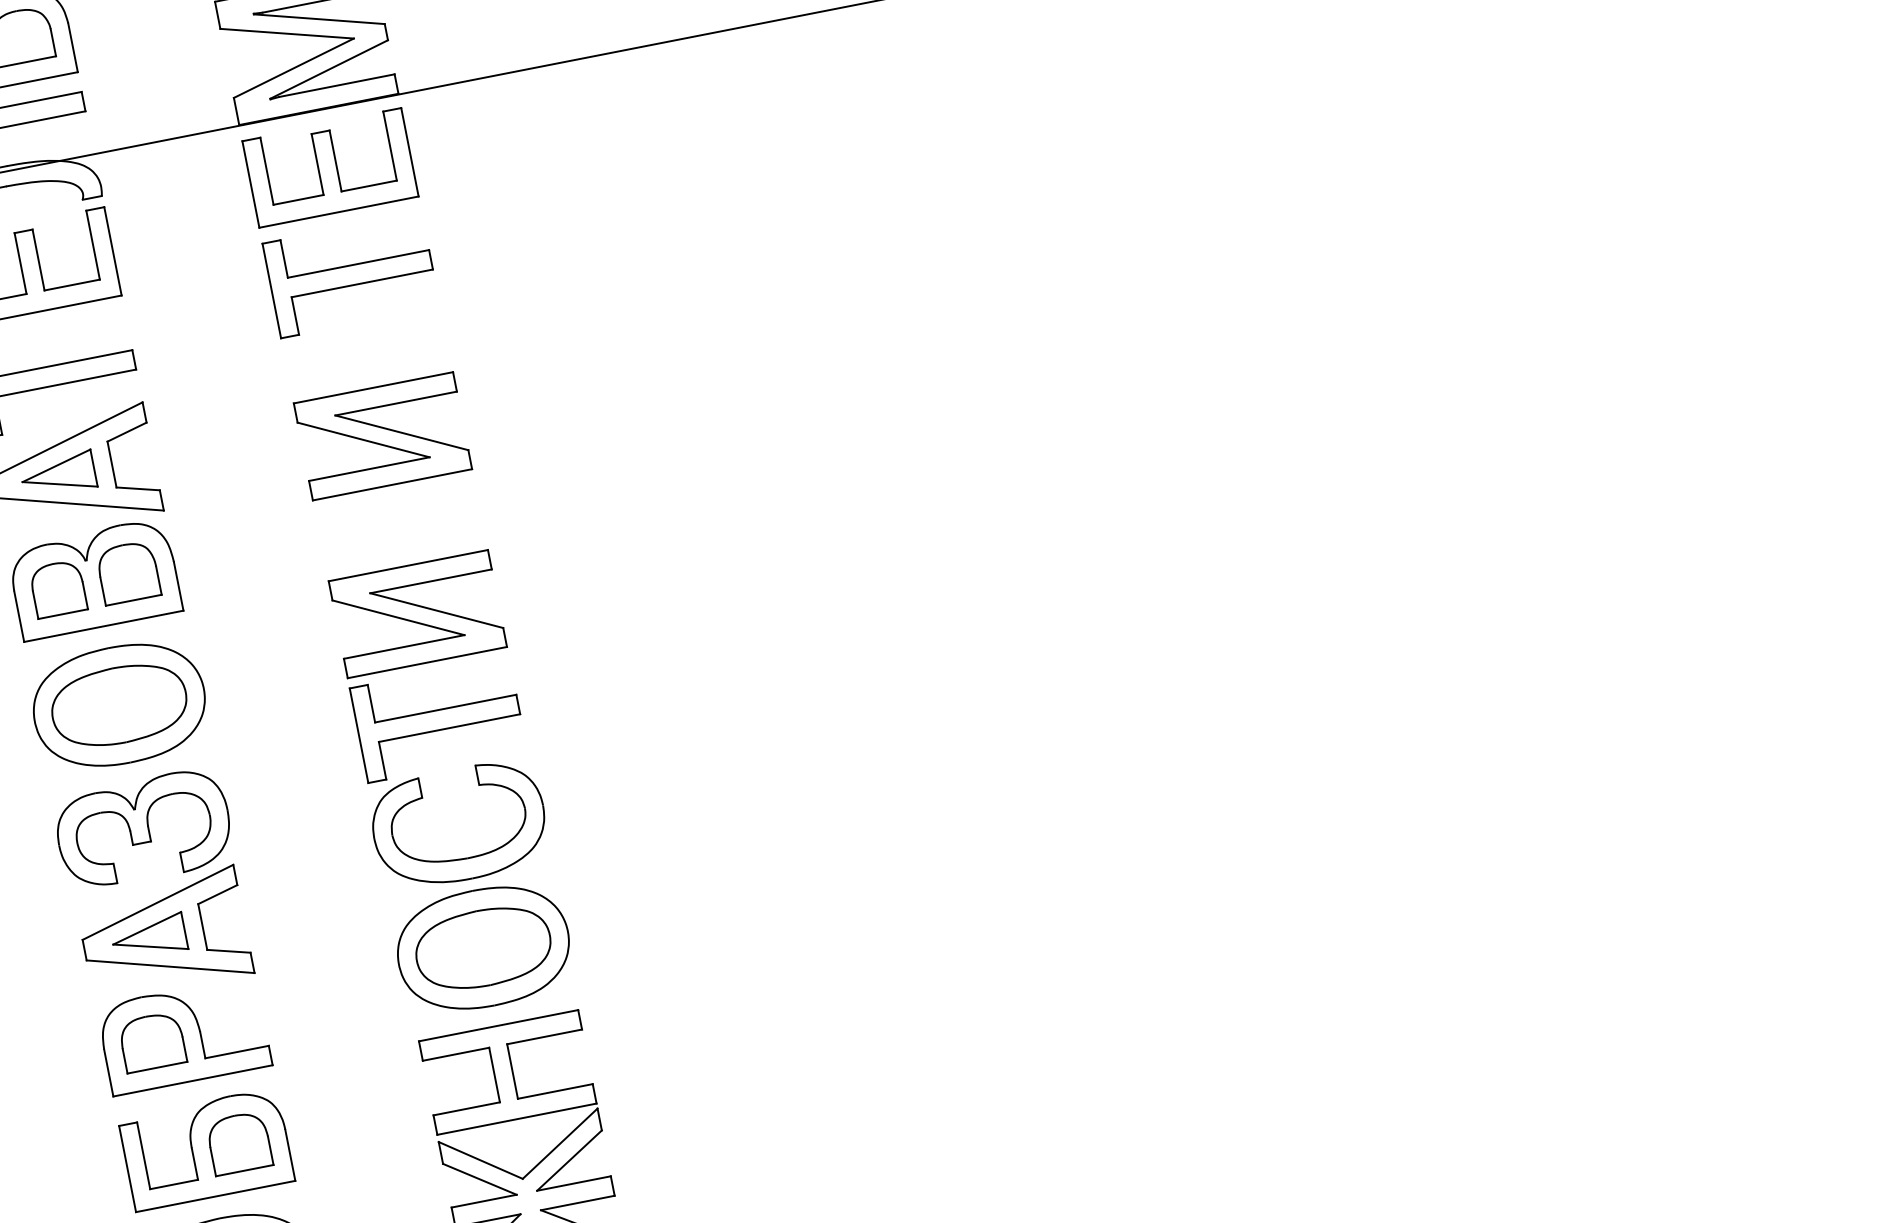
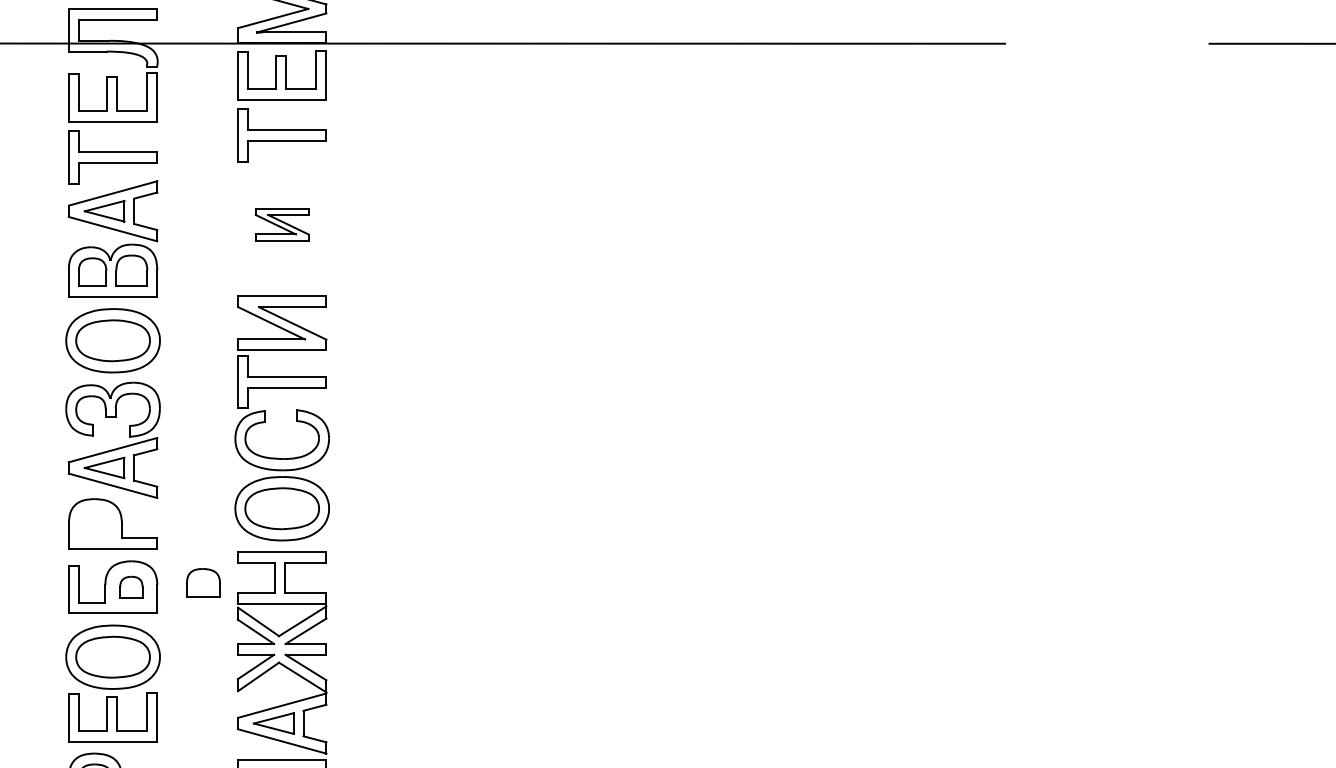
part: (383, 435) -> (282, 224), size x0.6
part: (152, 1040) -> (203, 582), moved
part: (239, 1143) -> (131, 587), size x0.7

